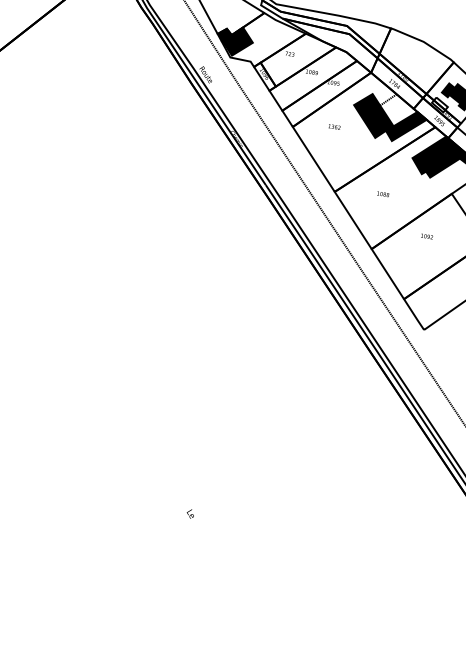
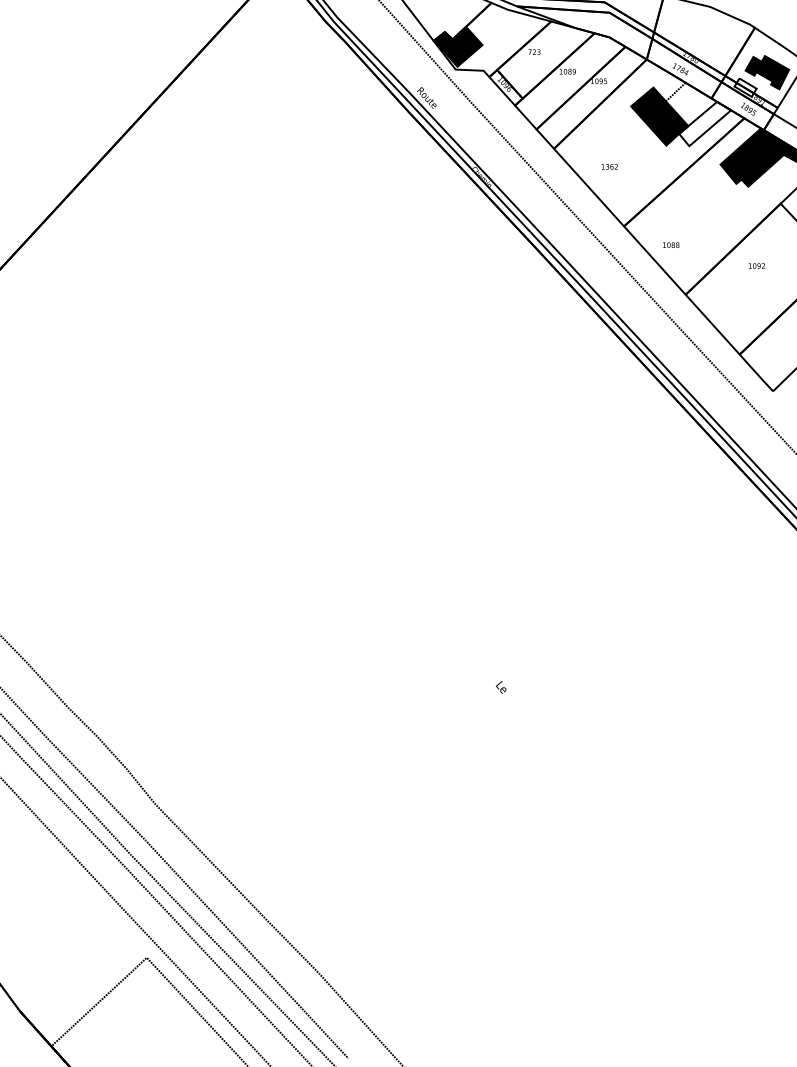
text: (334, 126) -> (609, 166), moved
fill: (406, 126) -> (705, 123), removed
text: (383, 193) -> (671, 244), moved

